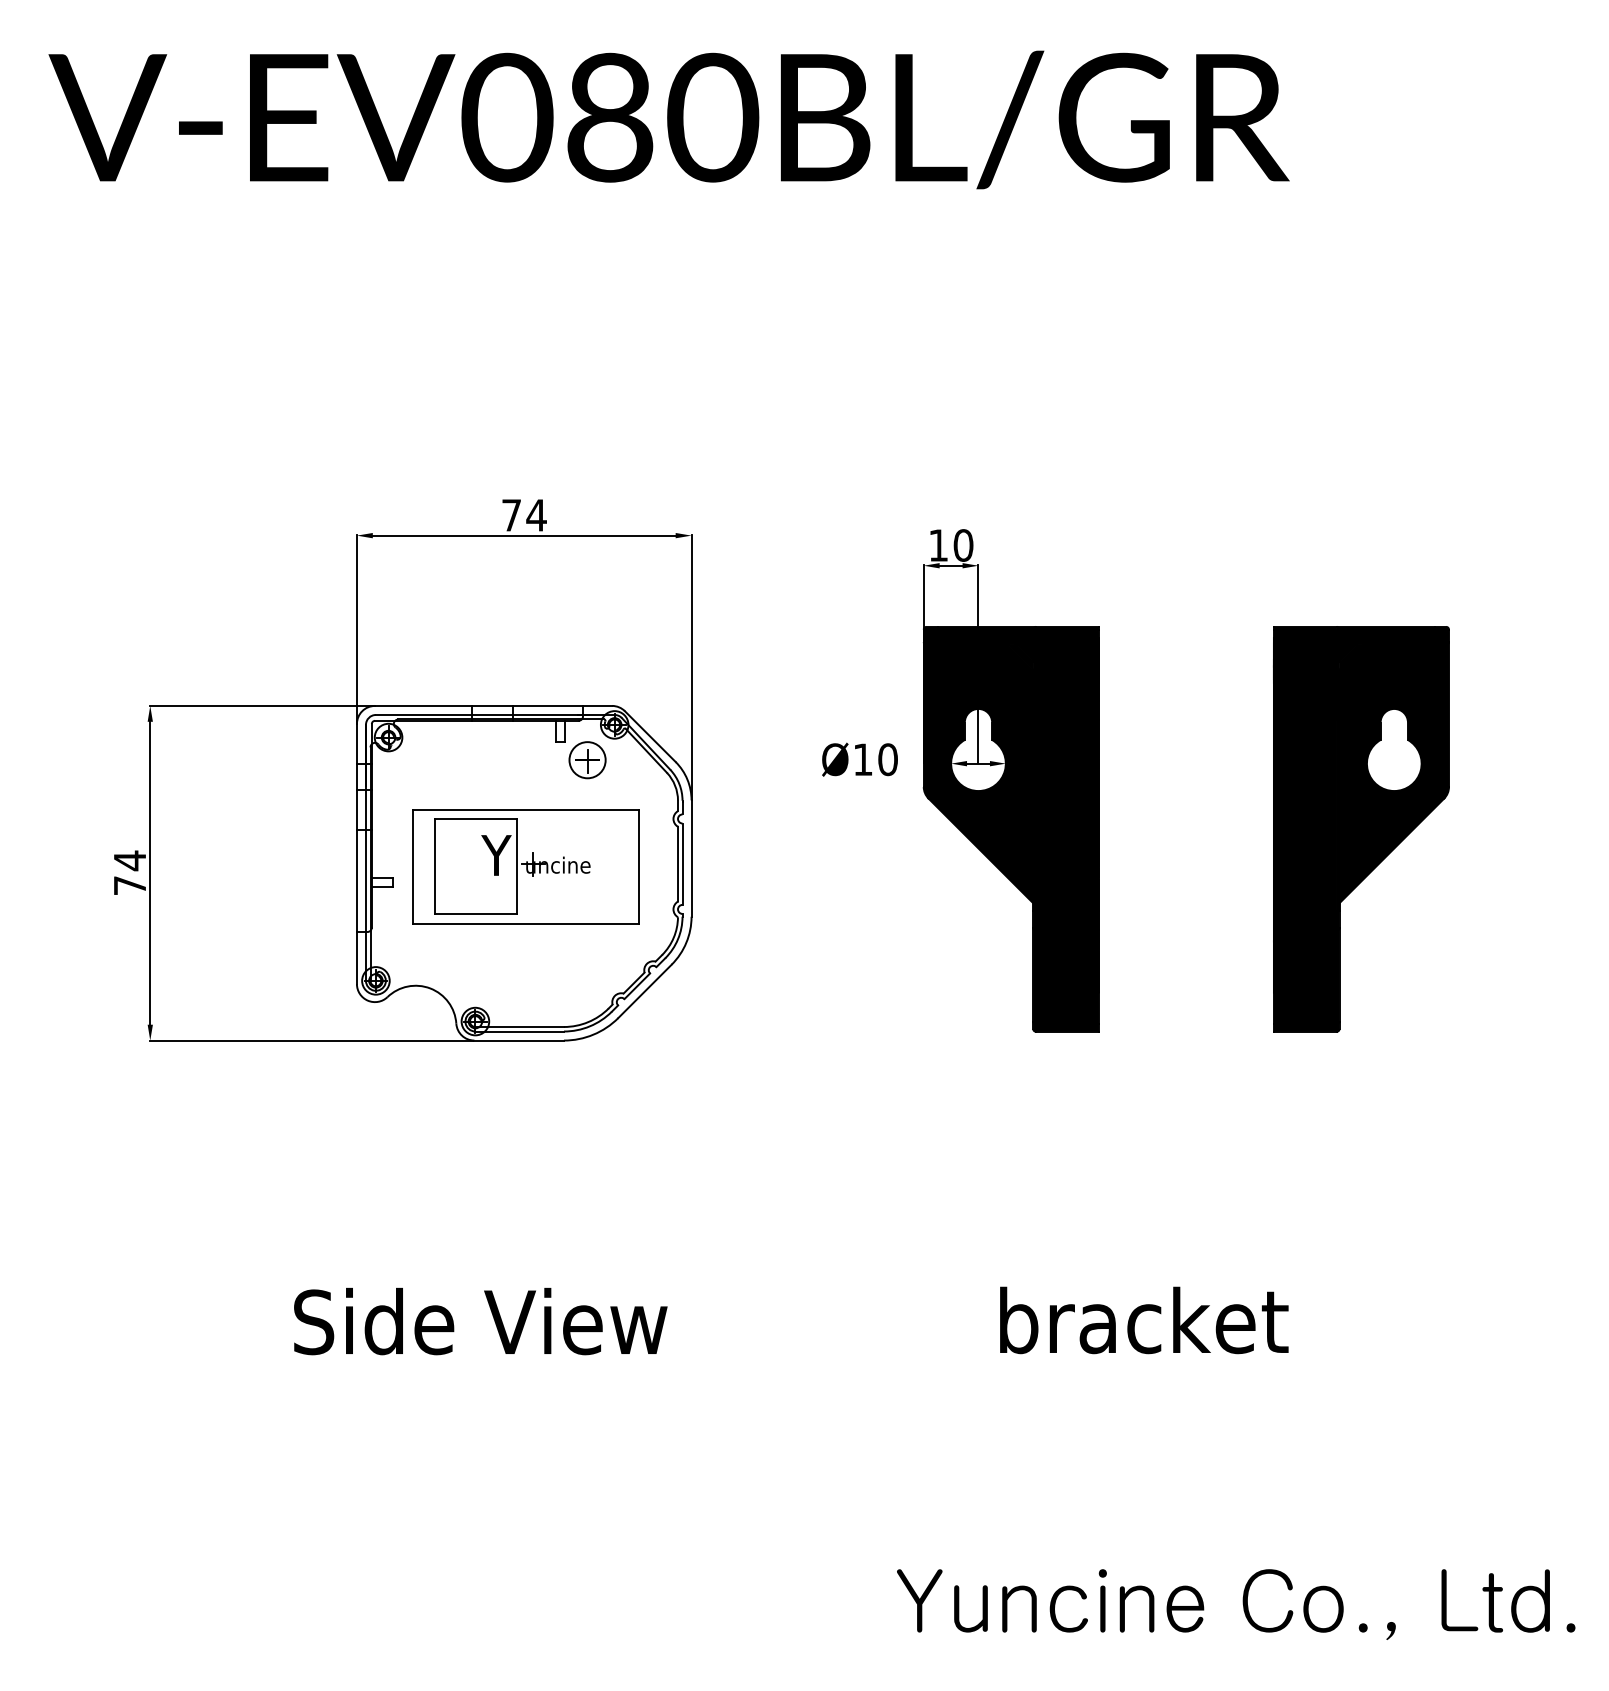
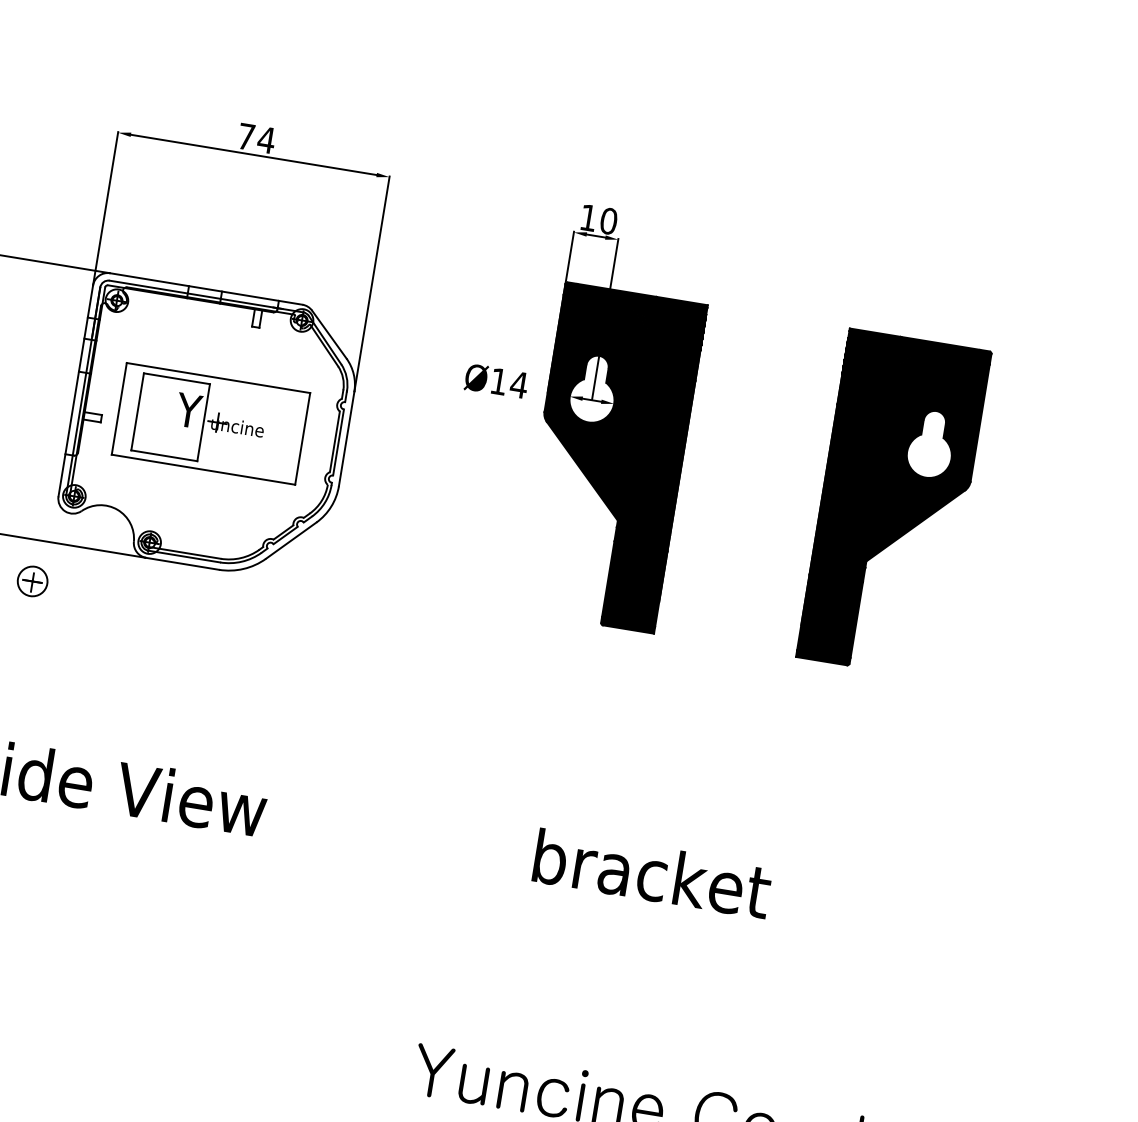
text: (887, 759) -> (518, 384), Ø10 -> Ø14
part: (587, 760) -> (32, 581), moved

